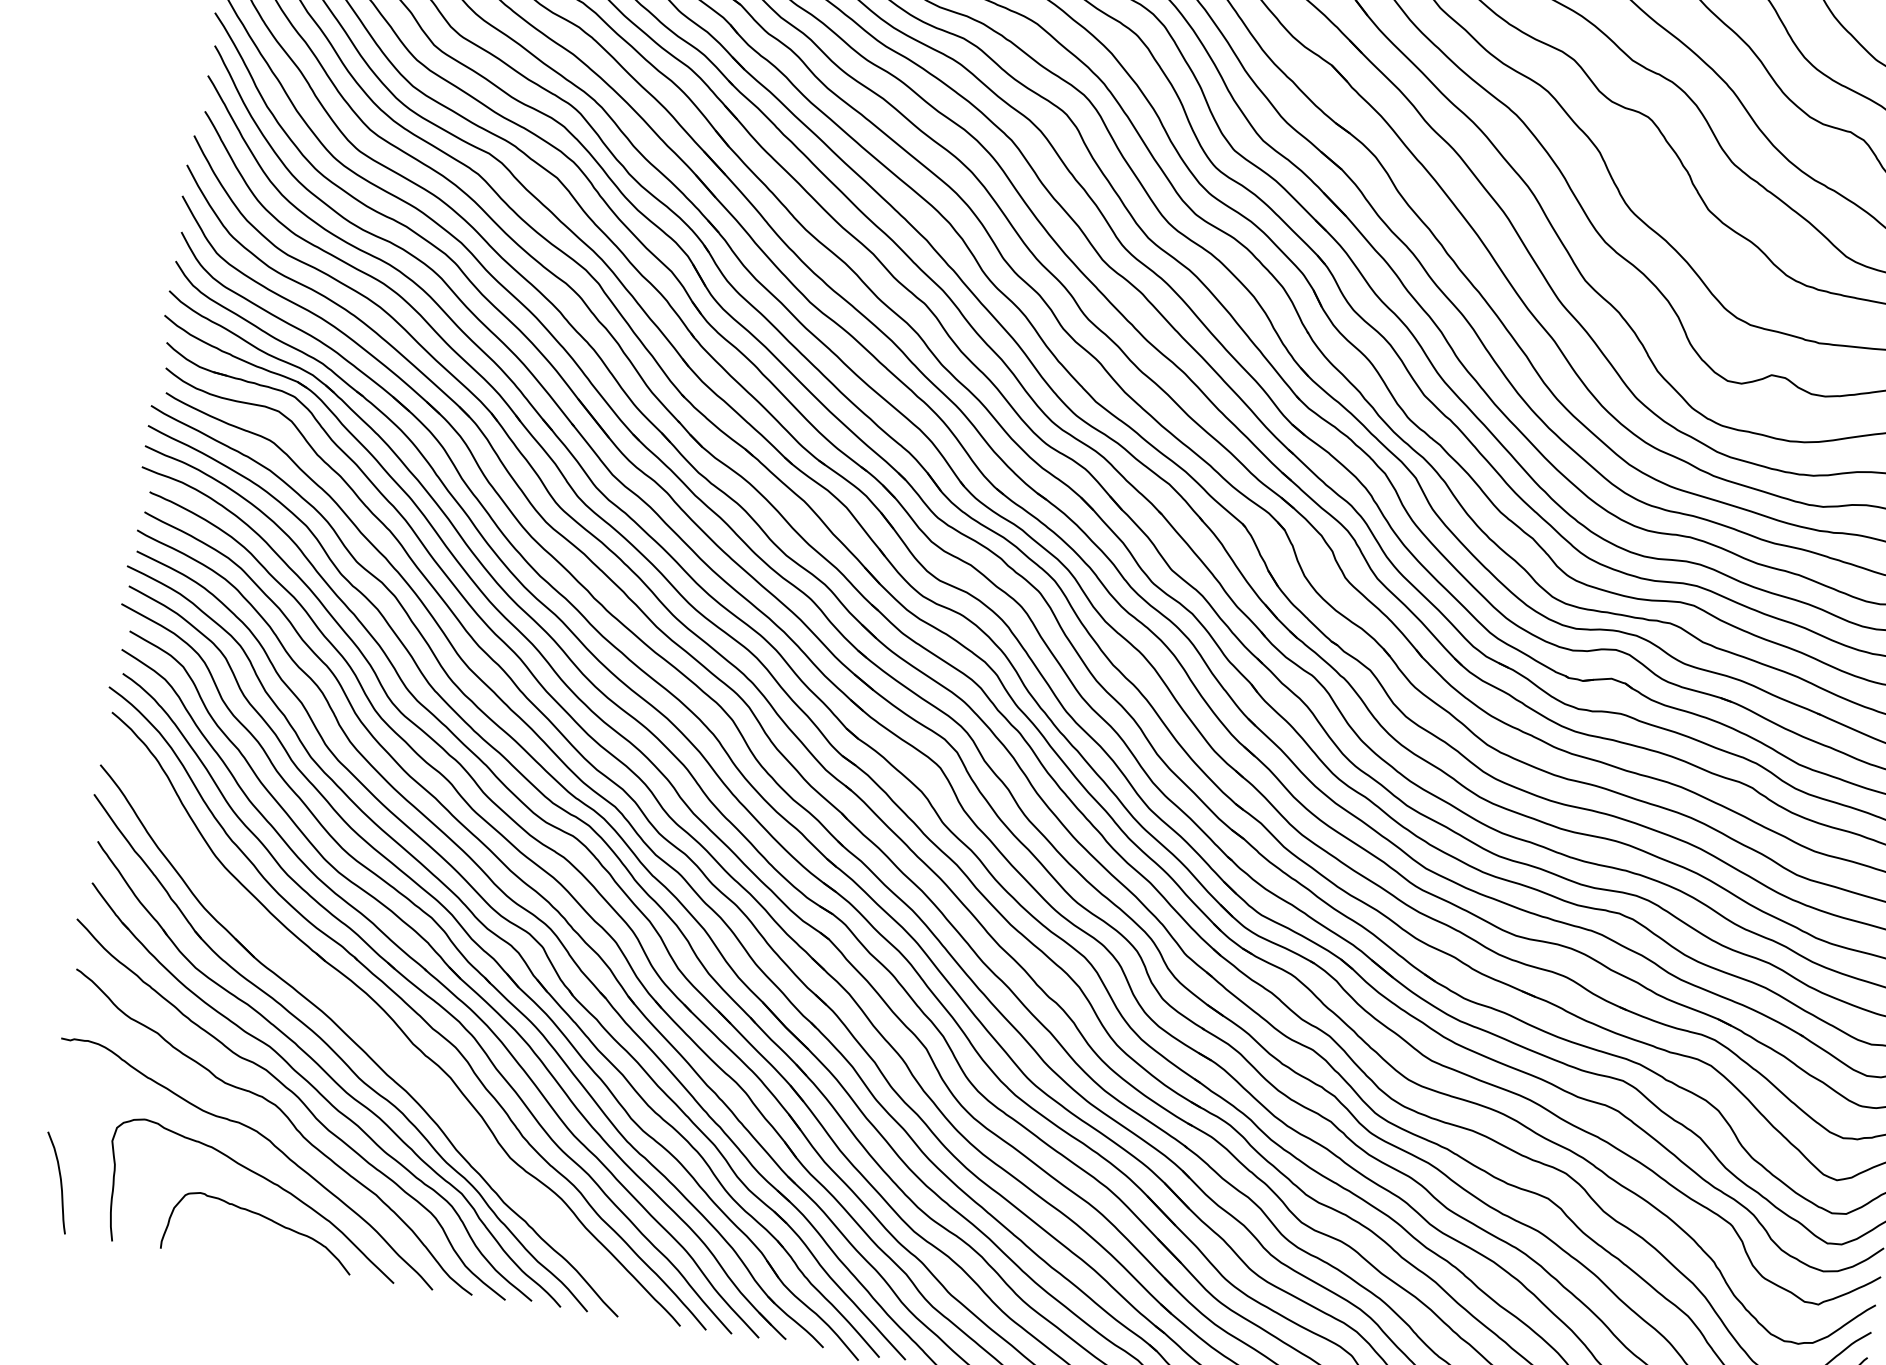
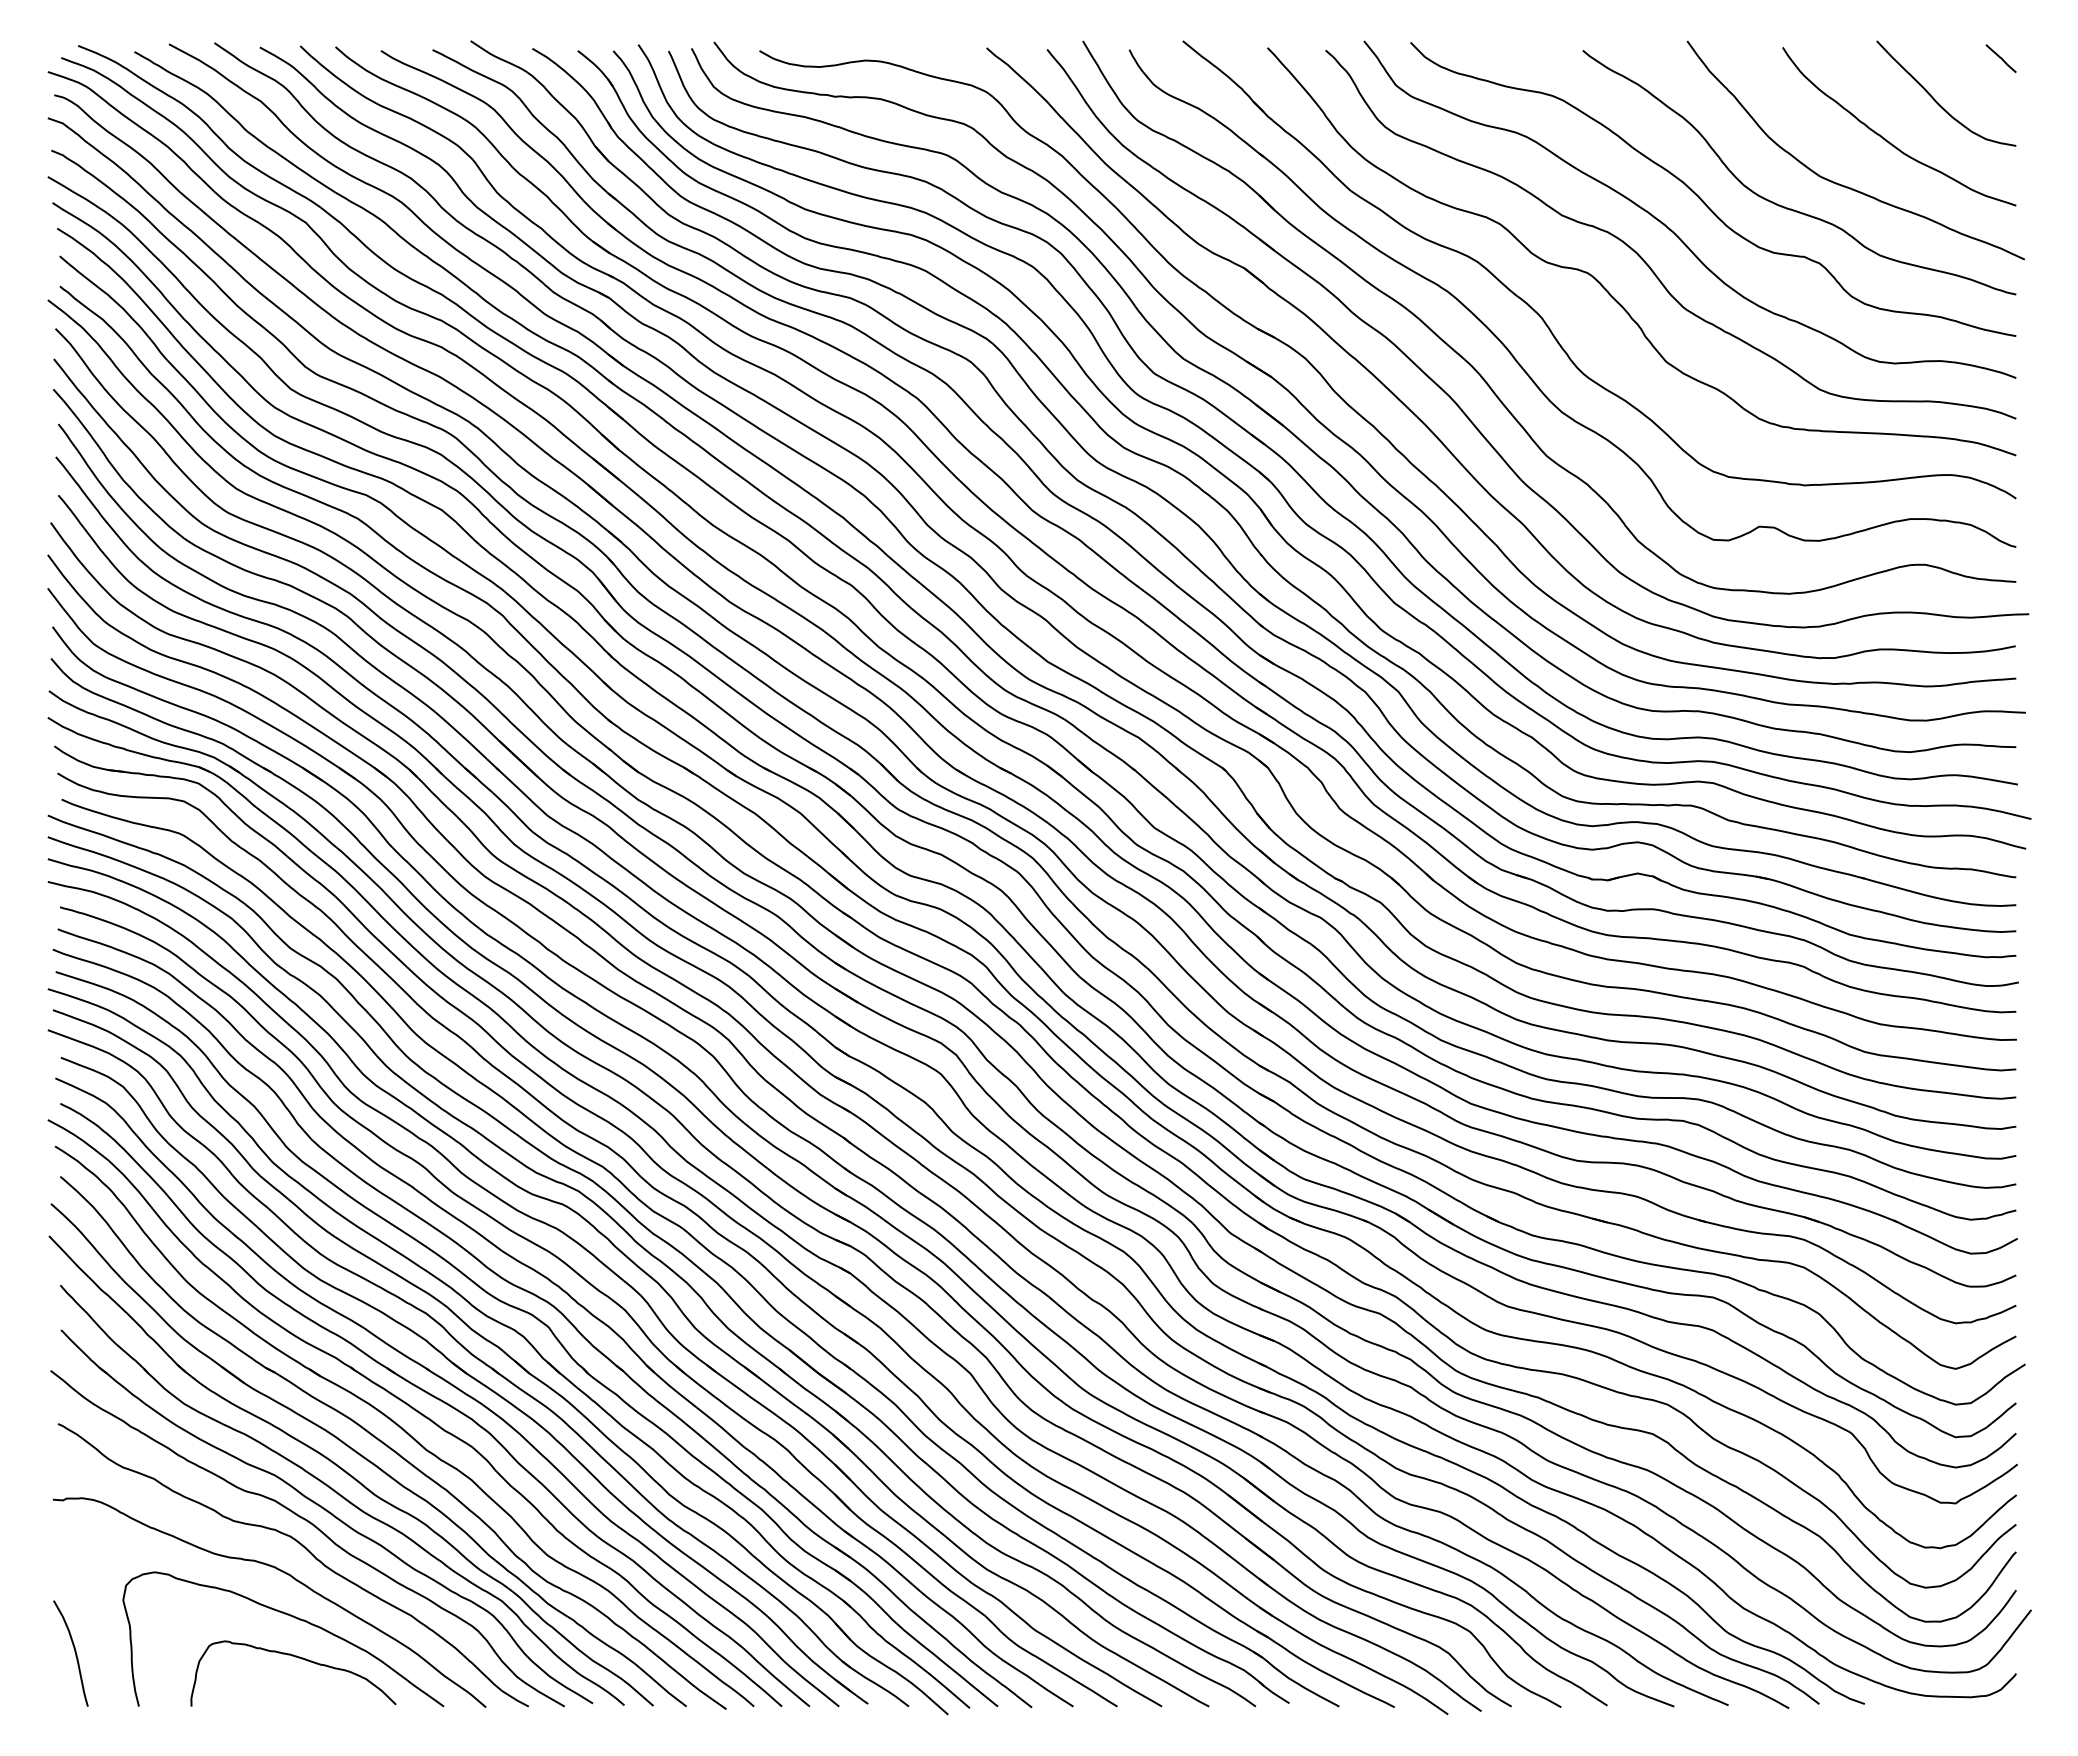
part: (383, 1032) -> (393, 1442), added

